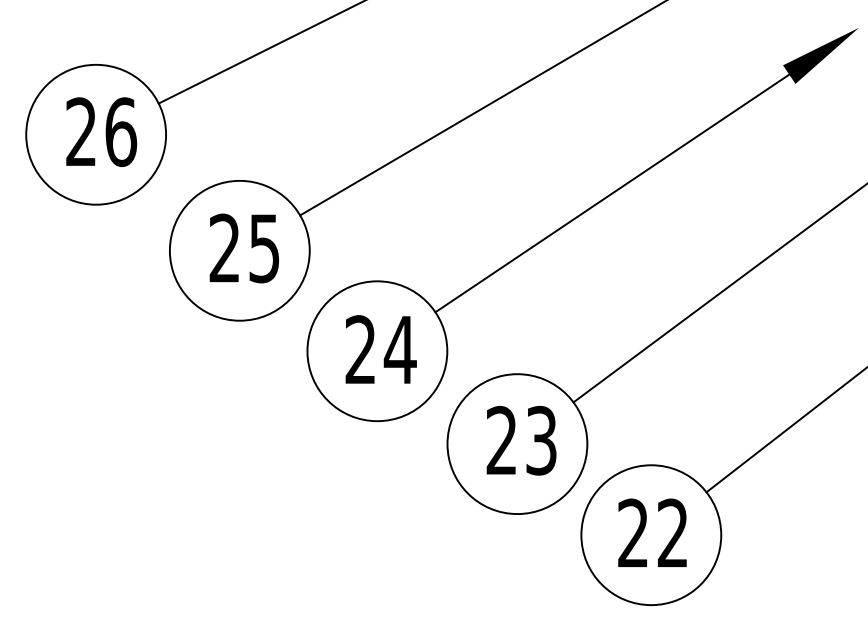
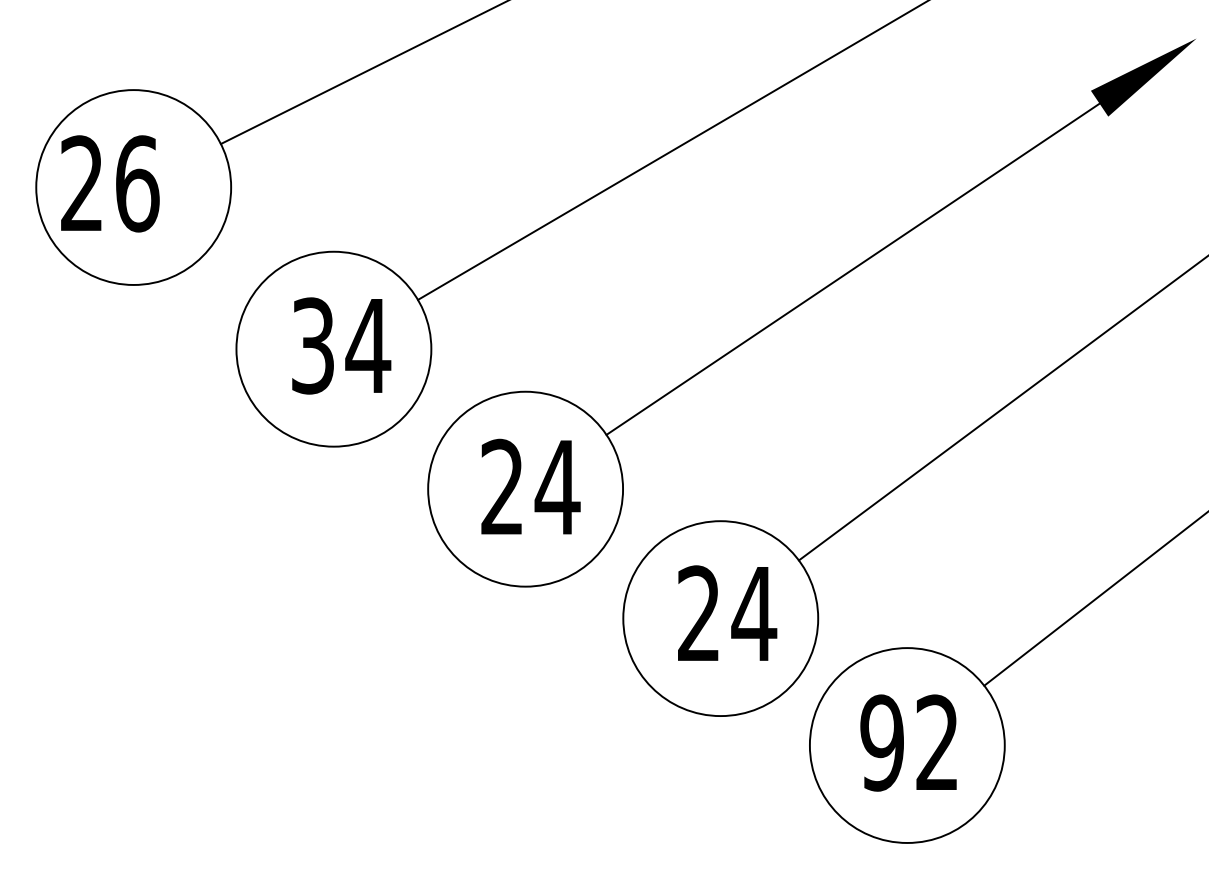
text: (101, 131) -> (110, 183), moved
text: (245, 248) -> (341, 345), 25 -> 34
text: (541, 440) -> (754, 613), 23 -> 24
text: (632, 533) -> (881, 742), 22 -> 92

